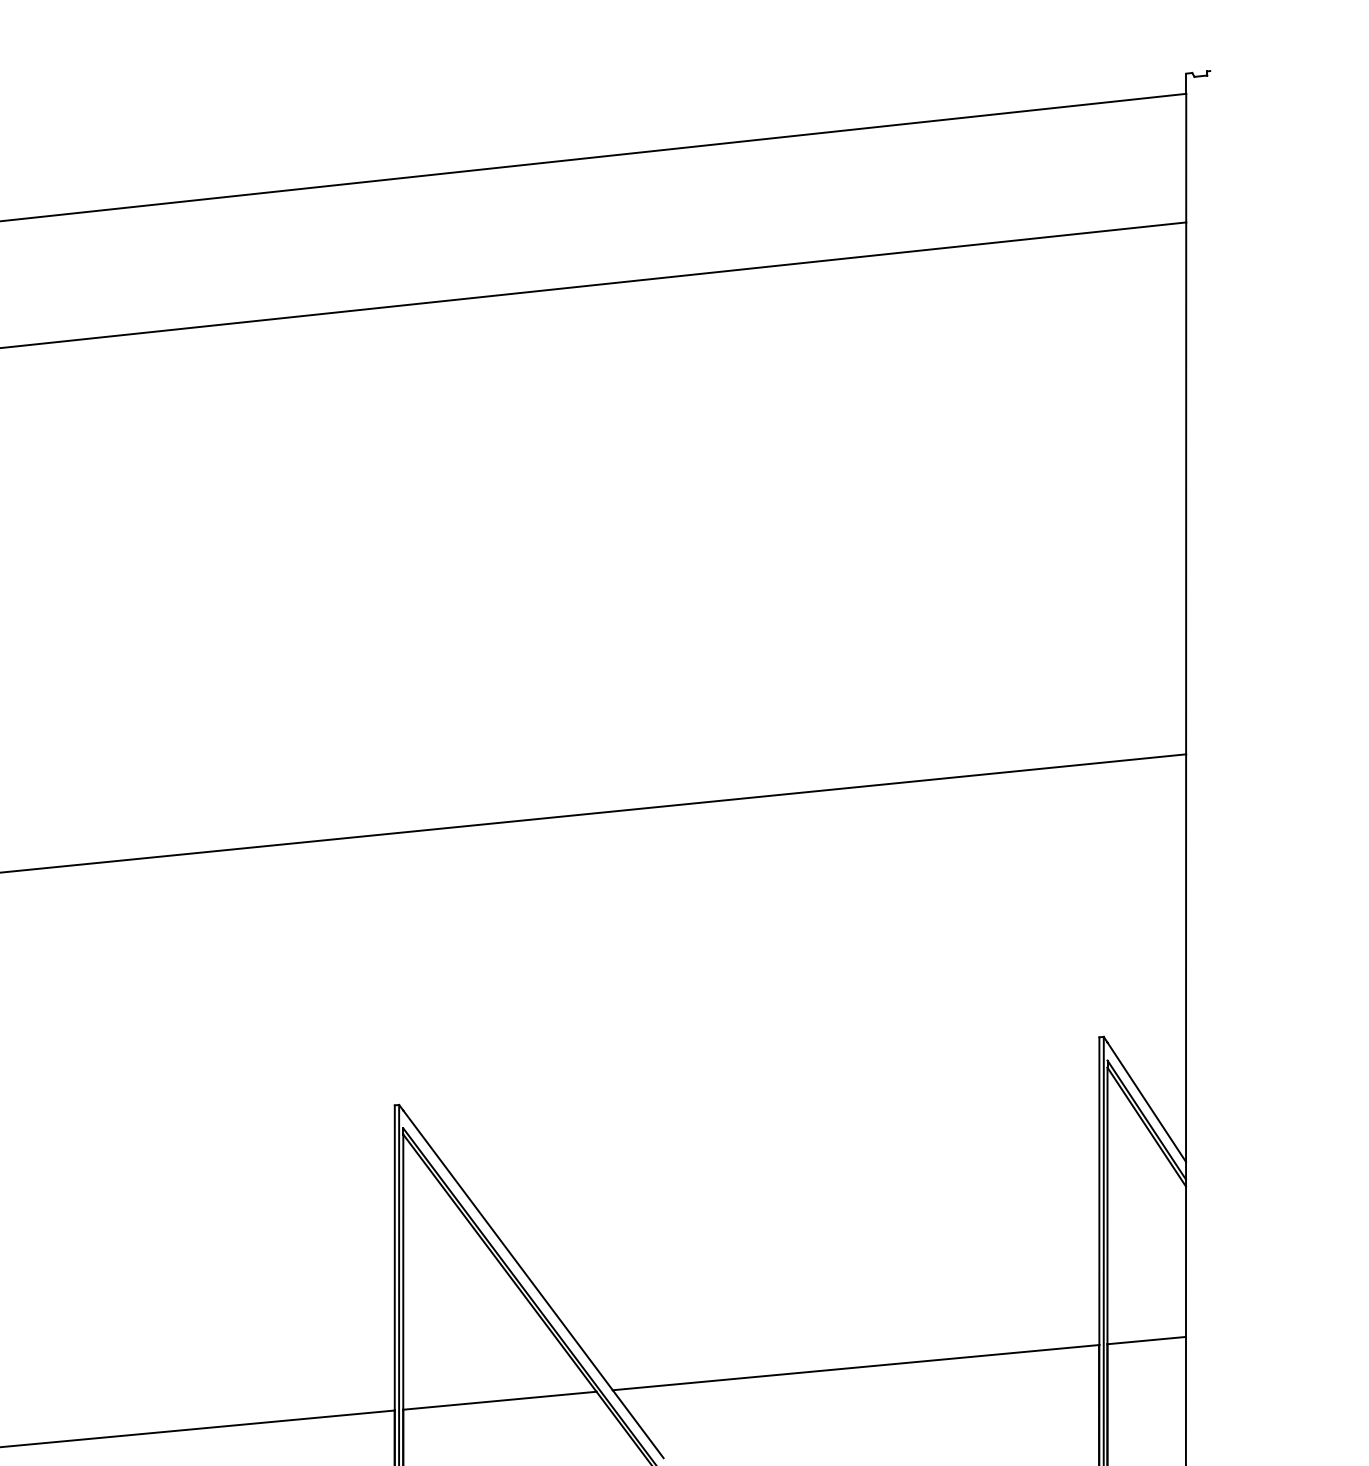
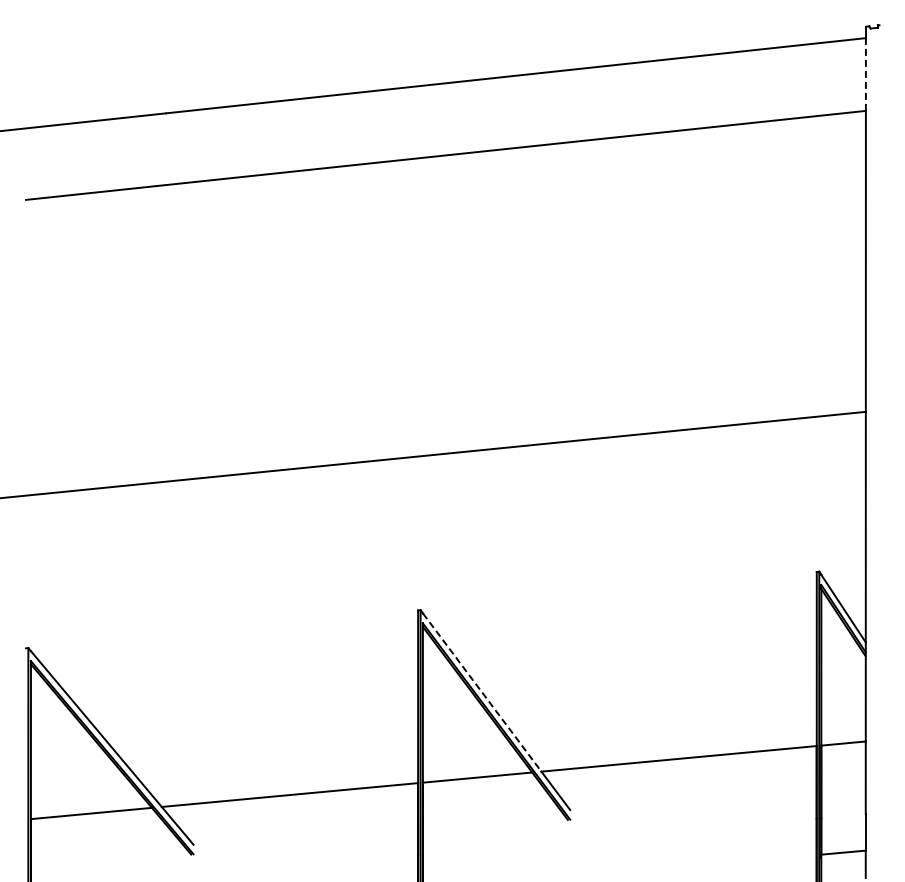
line: (1185, 158) -> (865, 74), solid -> dashed
line: (508, 1250) -> (482, 692), solid -> dashed

